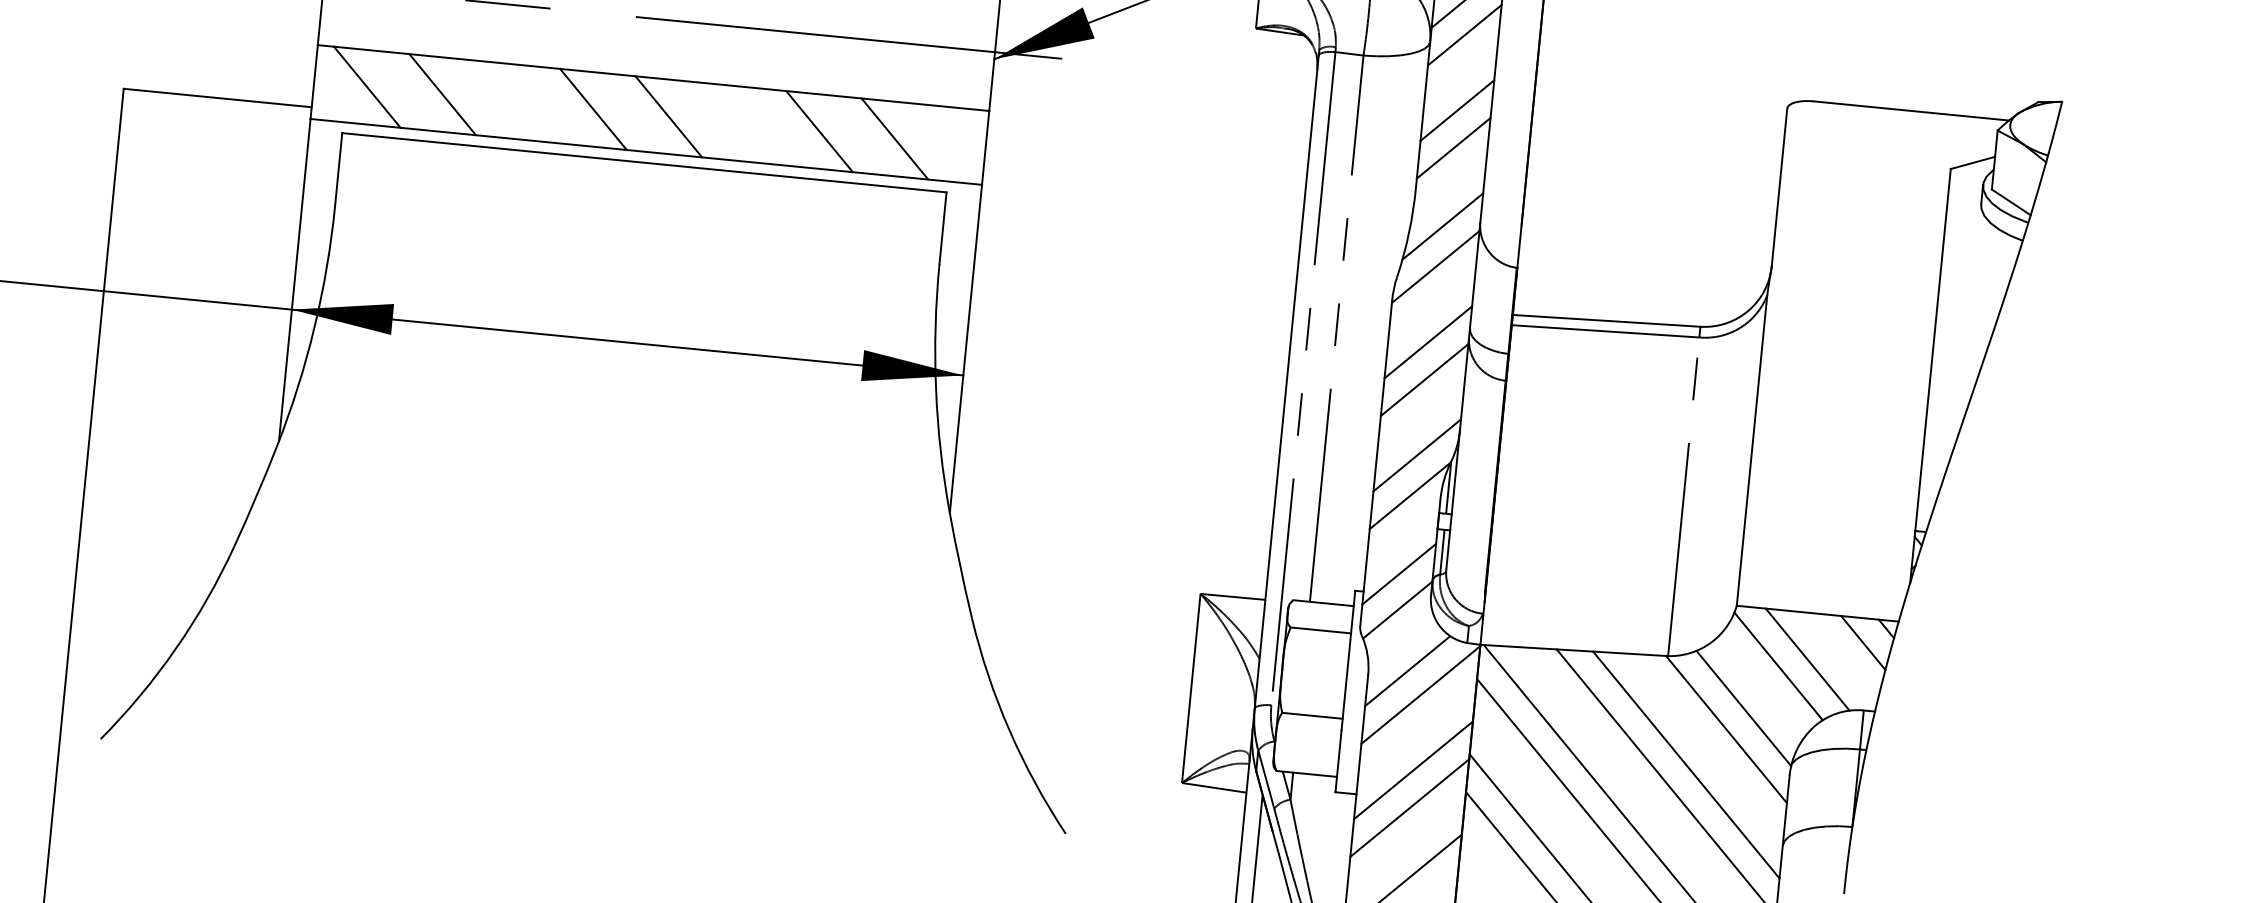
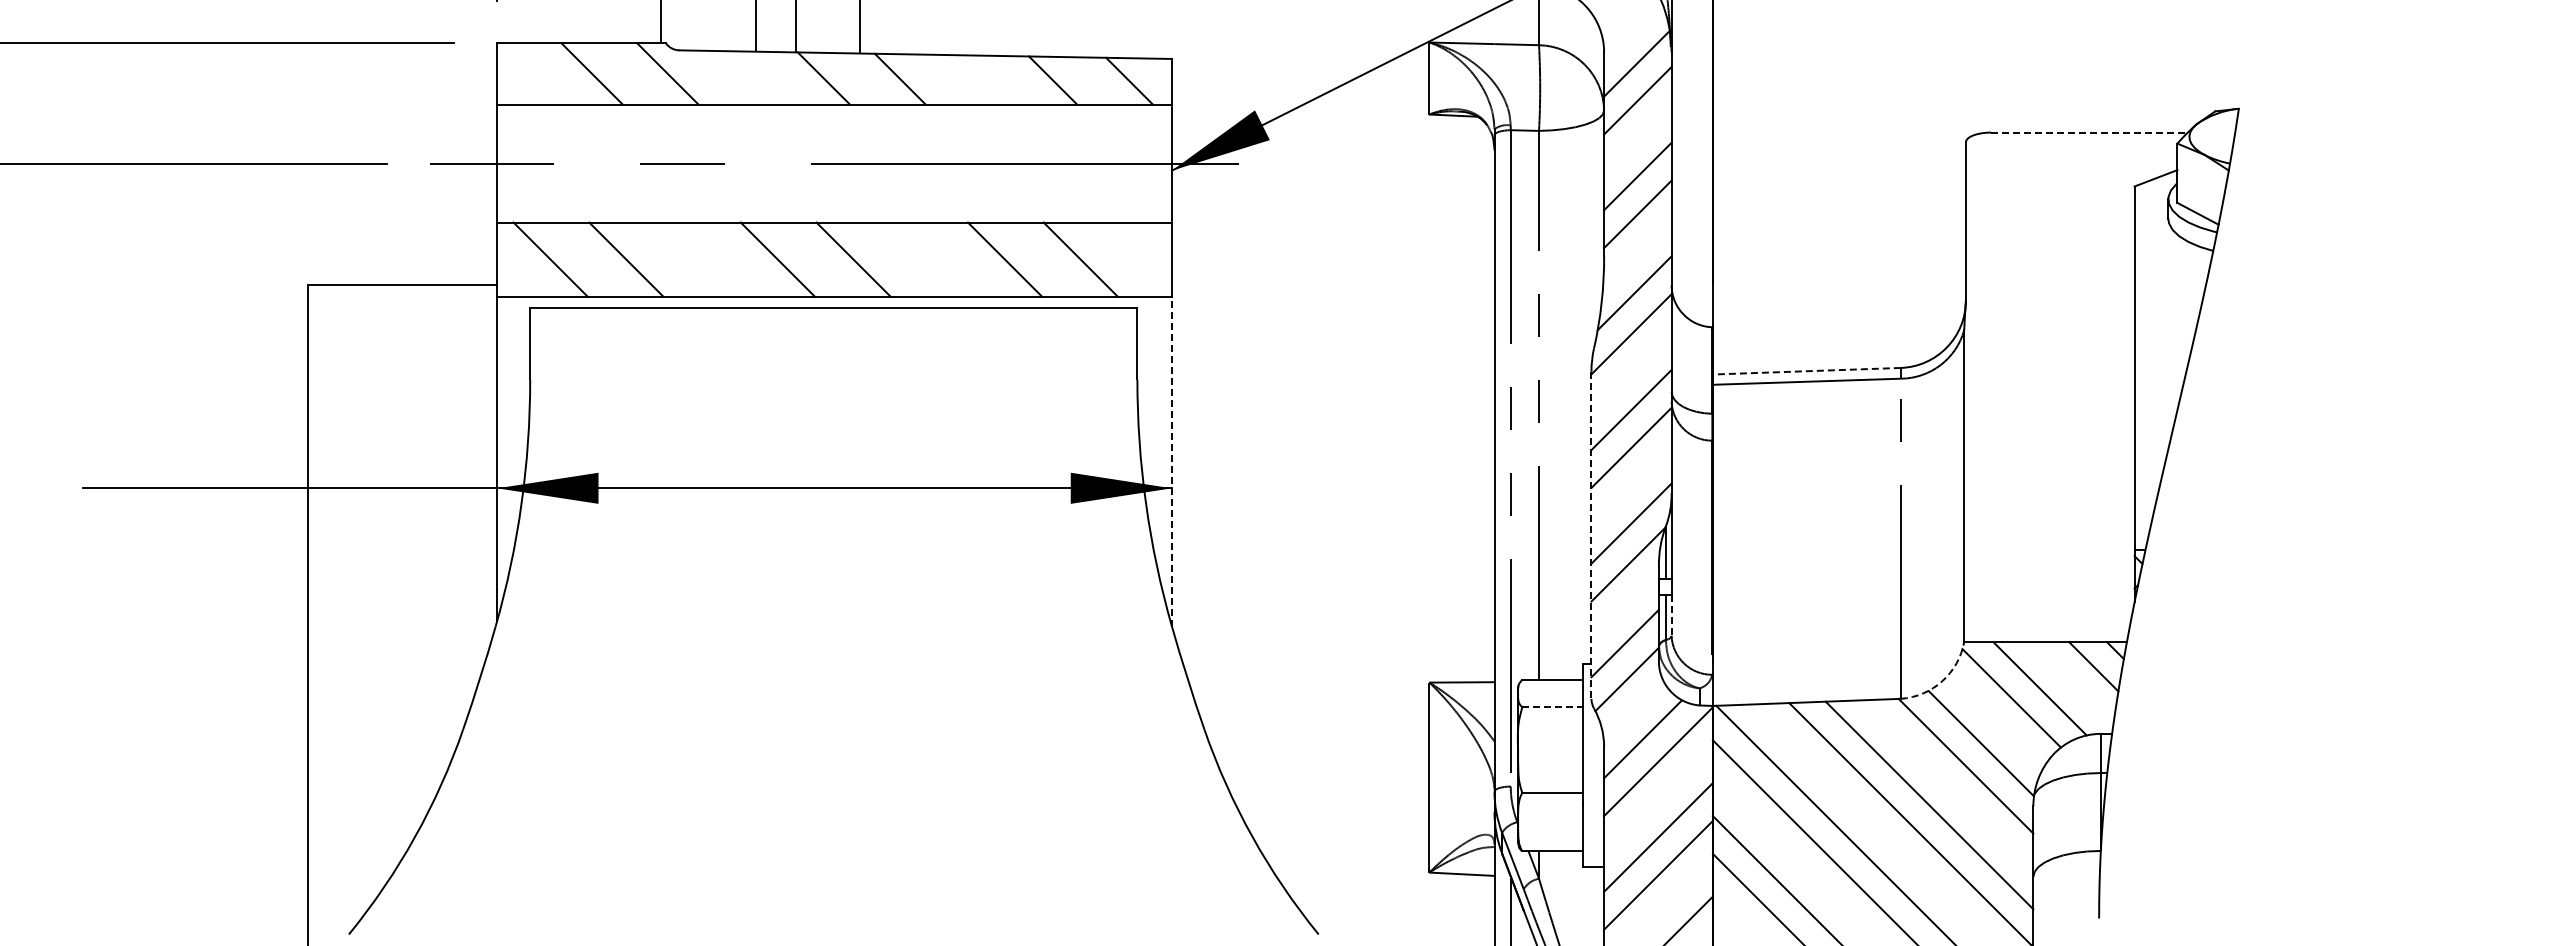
line: (1912, 110) -> (2090, 132), solid -> dashed
line: (1606, 321) -> (1806, 371), solid -> dashed
line: (965, 348) -> (1171, 461), solid -> dashed
line: (1376, 463) -> (1591, 535), solid -> dashed
line: (1448, 550) -> (1671, 615), solid -> dashed
line: (1321, 630) -> (1553, 707), solid -> dashed
arc: (1711, 642) -> (1942, 681), solid -> dashed

